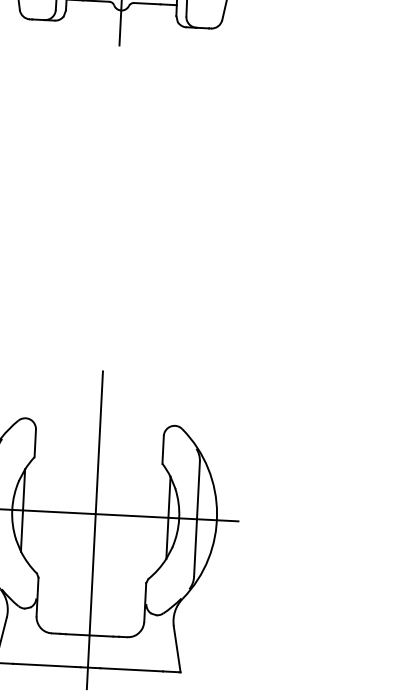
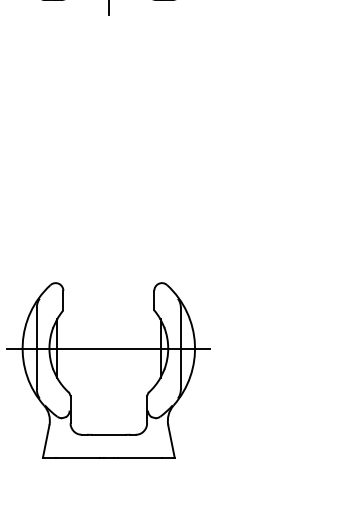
line: (94, 530) -> (108, 360), removed

